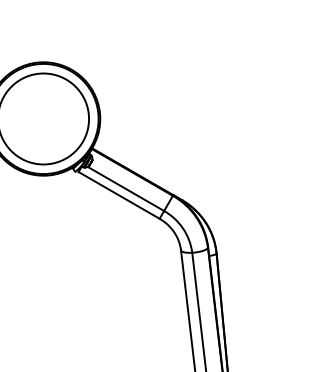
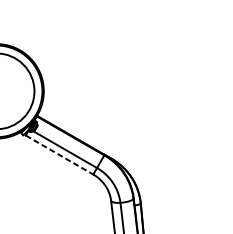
line: (119, 195) -> (59, 155), solid -> dashed

